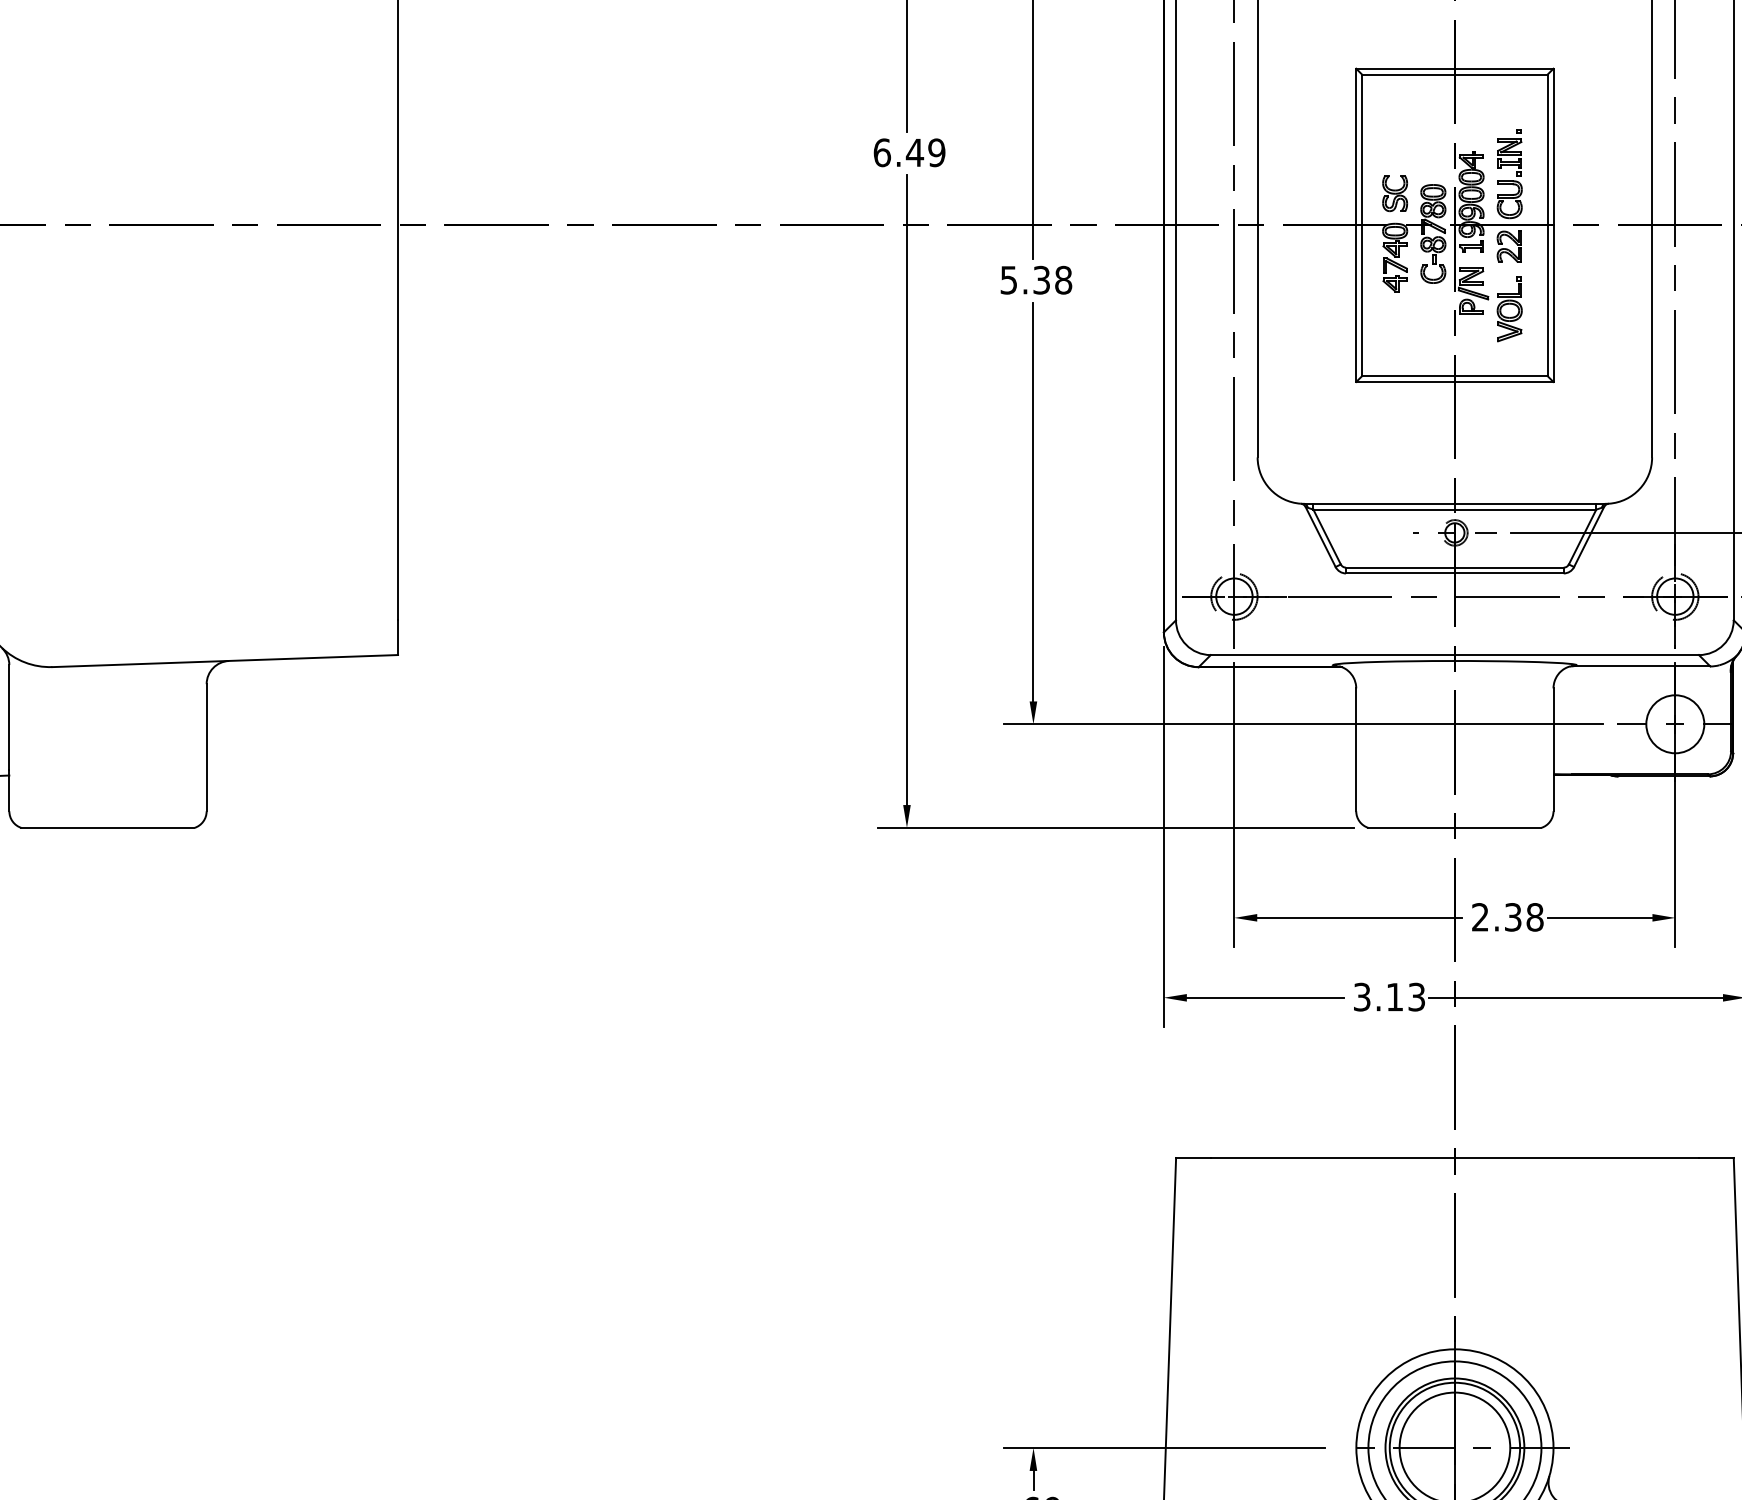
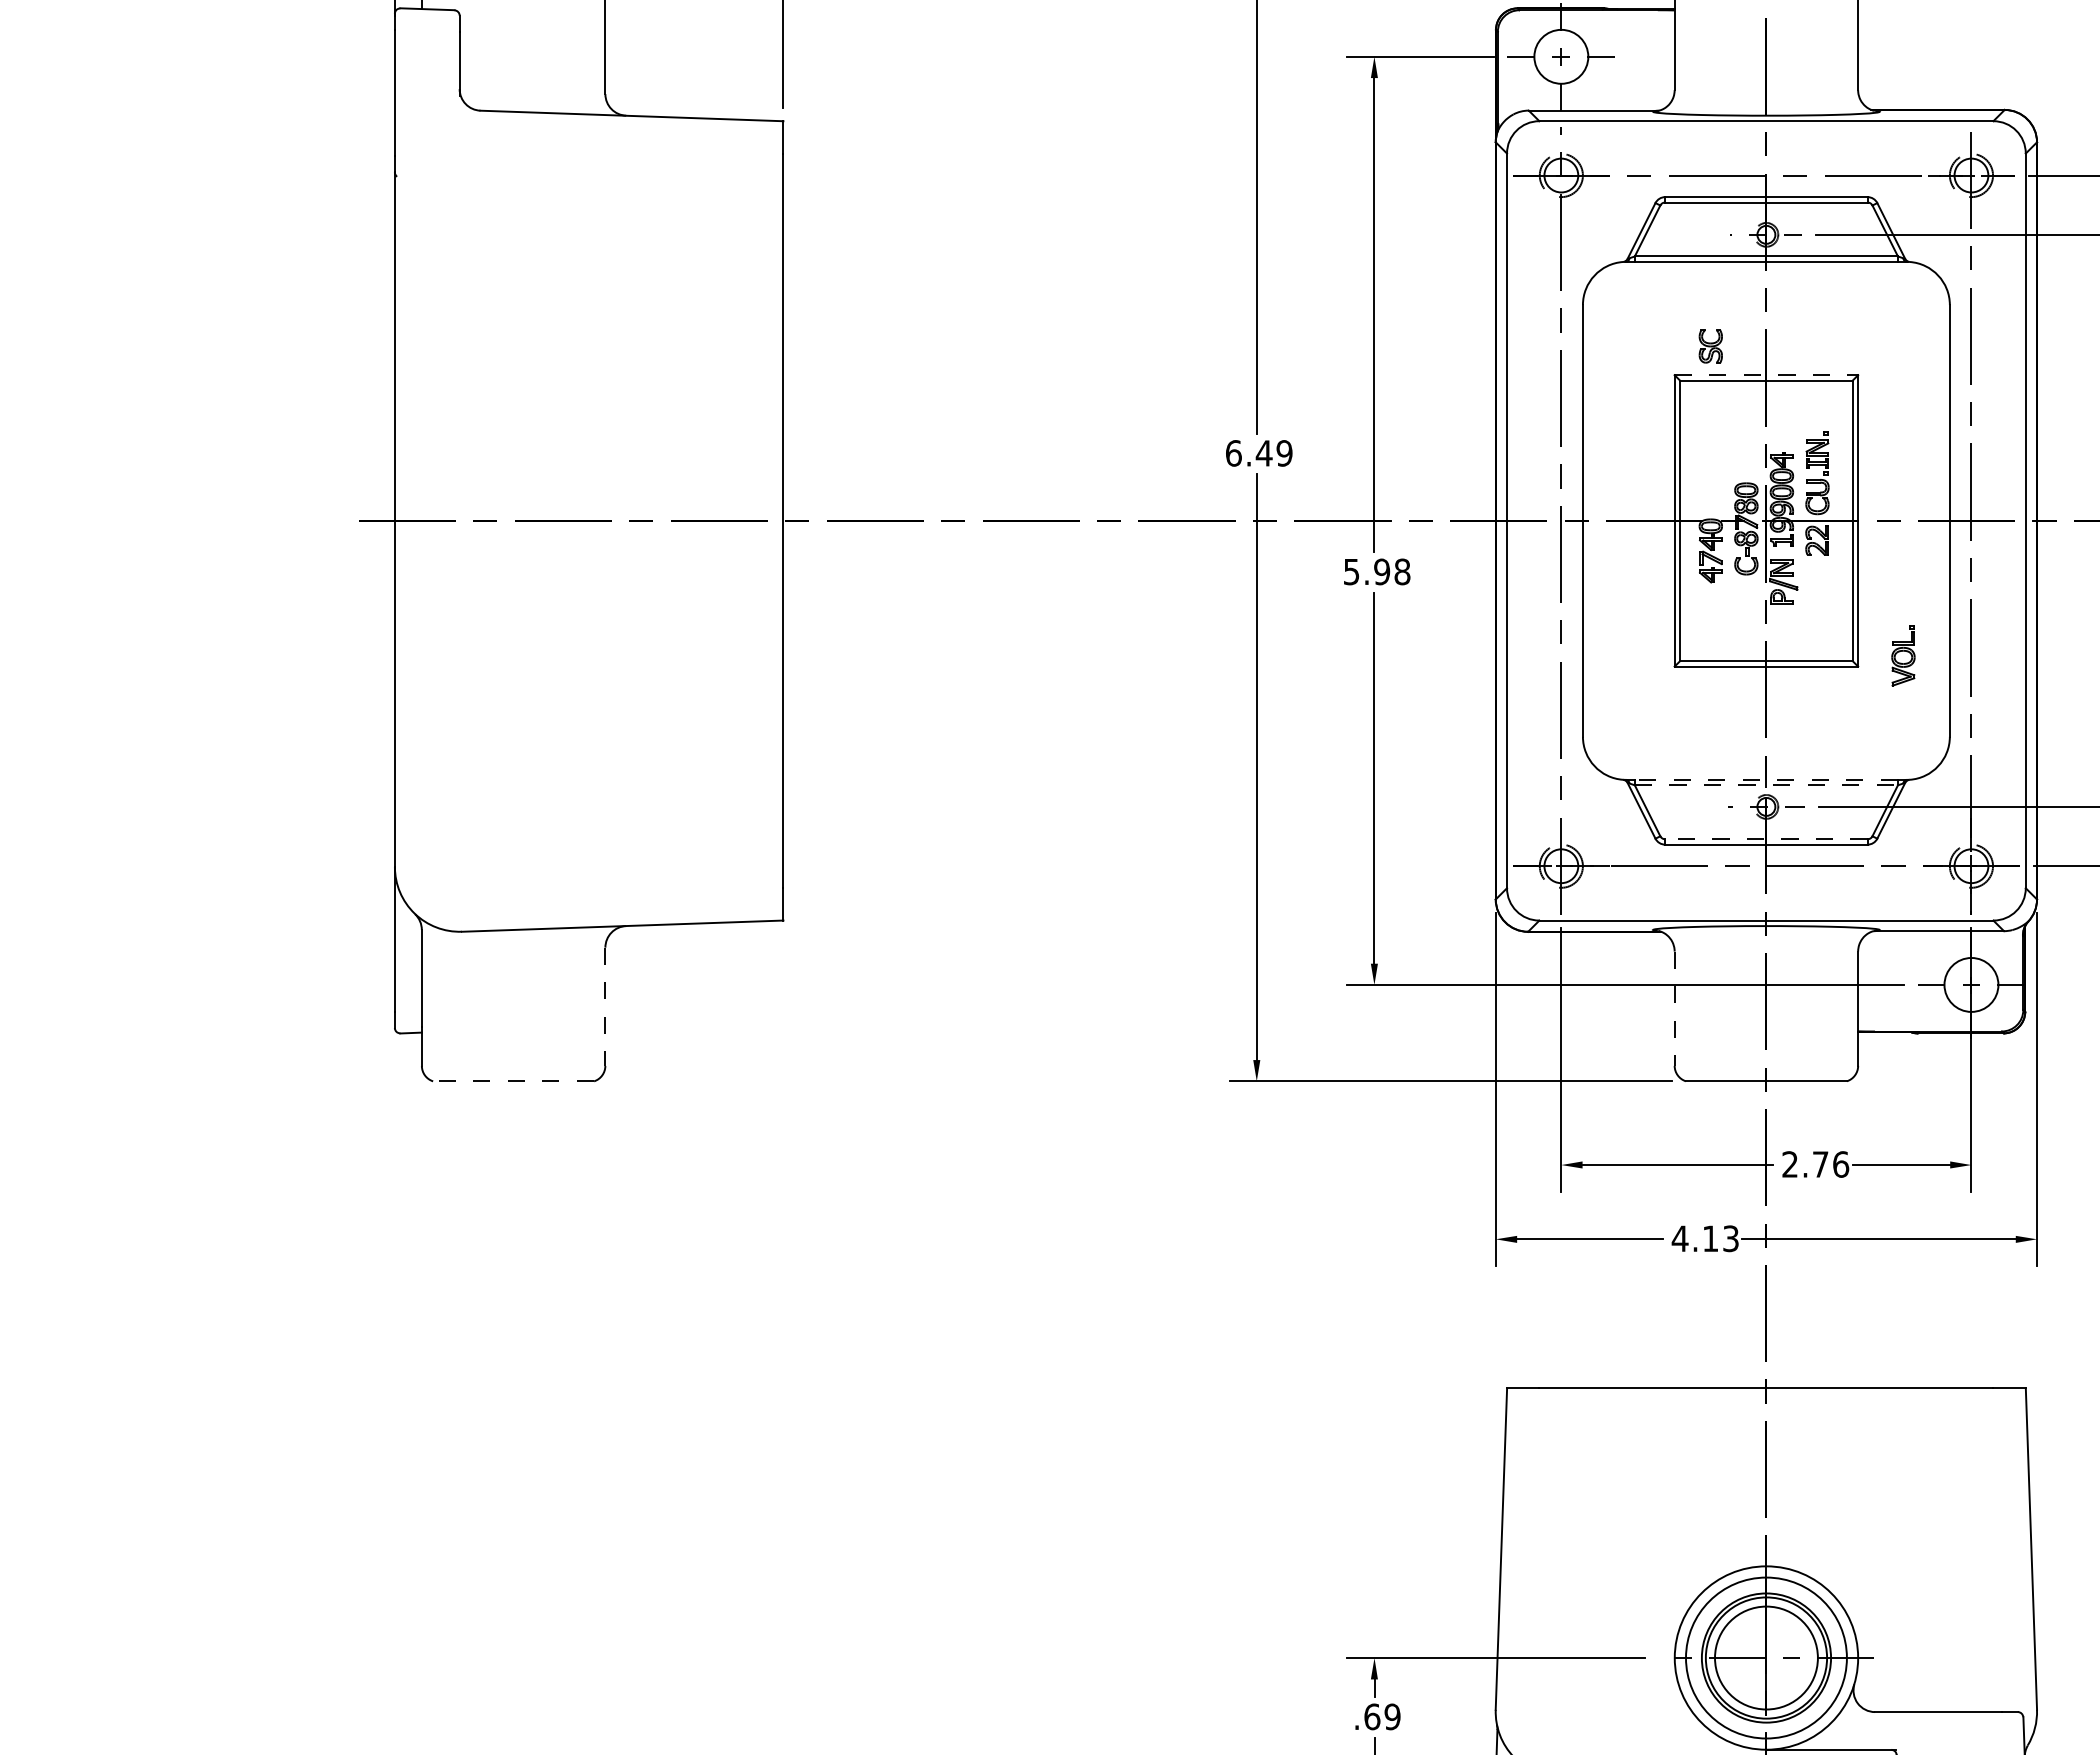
line: (1454, 69) -> (1766, 375), solid -> dashed
part: (1394, 193) -> (1710, 346), moved
text: (1042, 279) -> (1382, 571), 5.38 -> 5.98
part: (1509, 308) -> (1903, 655), moved
line: (1454, 503) -> (1766, 779), solid -> dashed
line: (1454, 509) -> (1766, 785), solid -> dashed
line: (1453, 567) -> (1765, 839), solid -> dashed
line: (206, 748) -> (605, 1007), solid -> dashed
line: (1356, 750) -> (1674, 1009), solid -> dashed
line: (107, 828) -> (513, 1081), solid -> dashed
text: (1524, 917) -> (1831, 1164), 2.38 -> 2.76
text: (1361, 996) -> (1679, 1238), 3.13 -> 4.13

